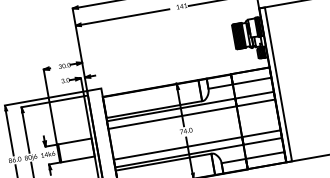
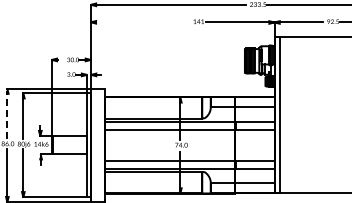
line: (124, 17) -> (140, 22), removed
line: (9, 132) -> (7, 115), solid -> dashed

